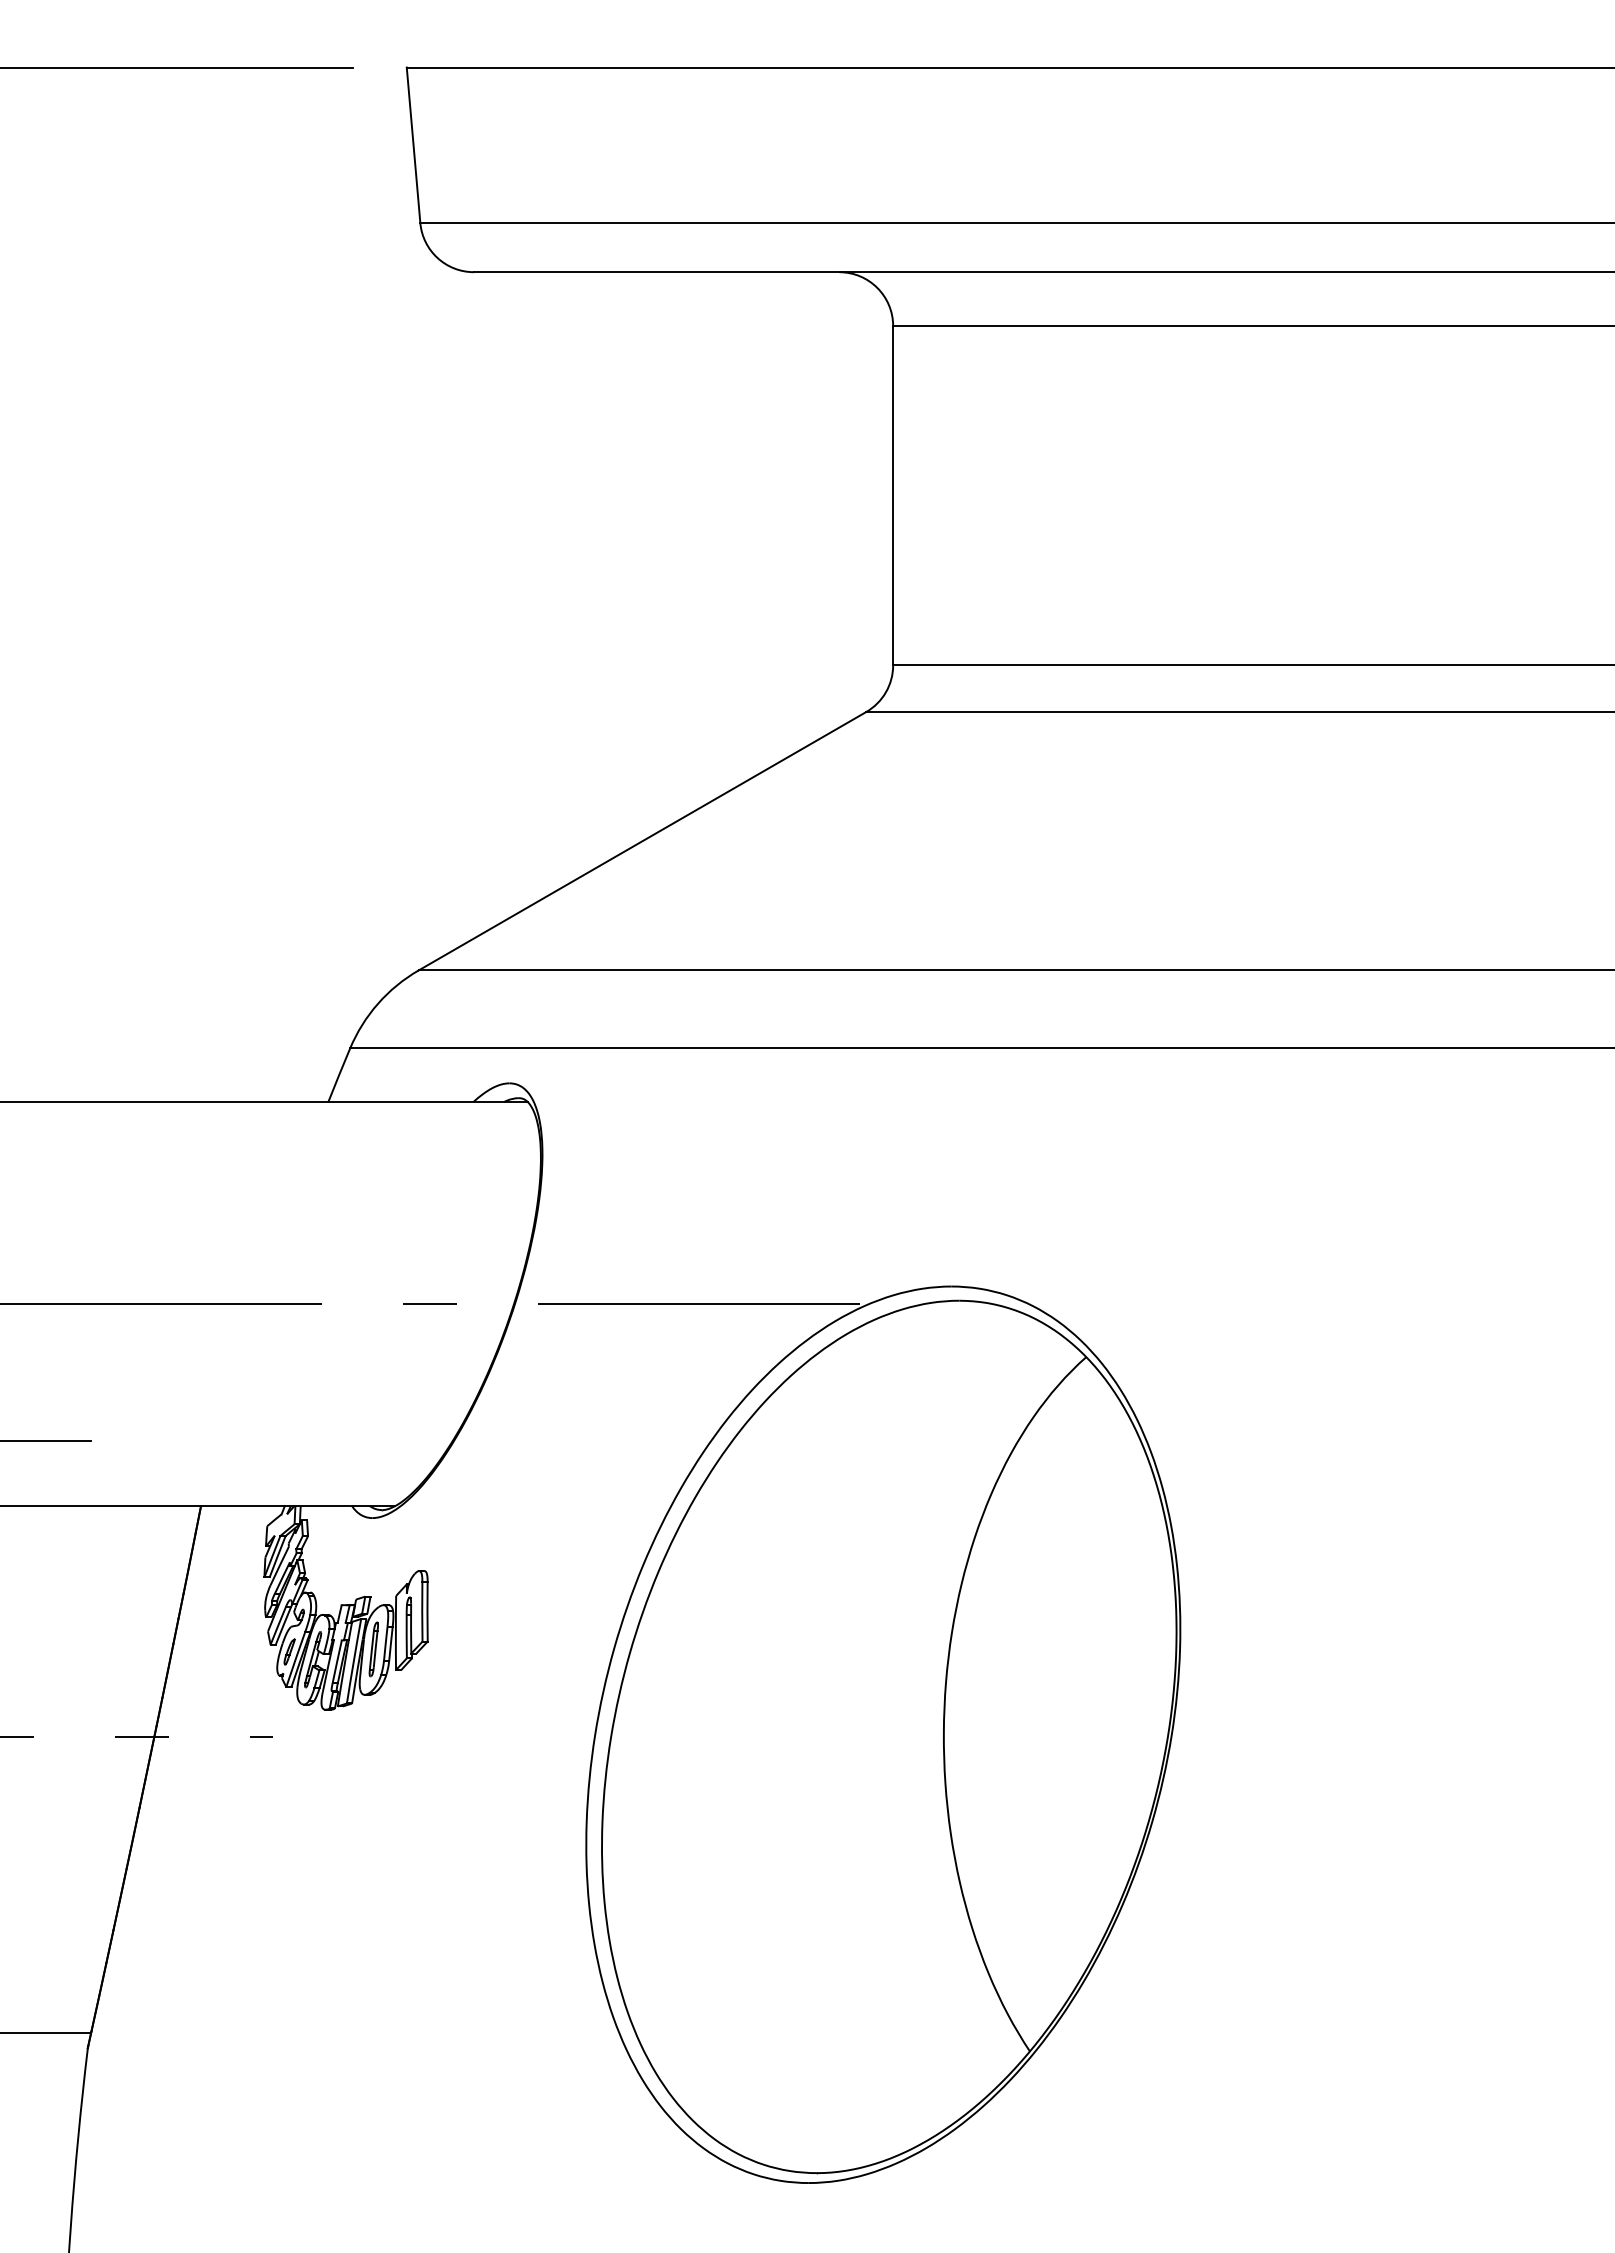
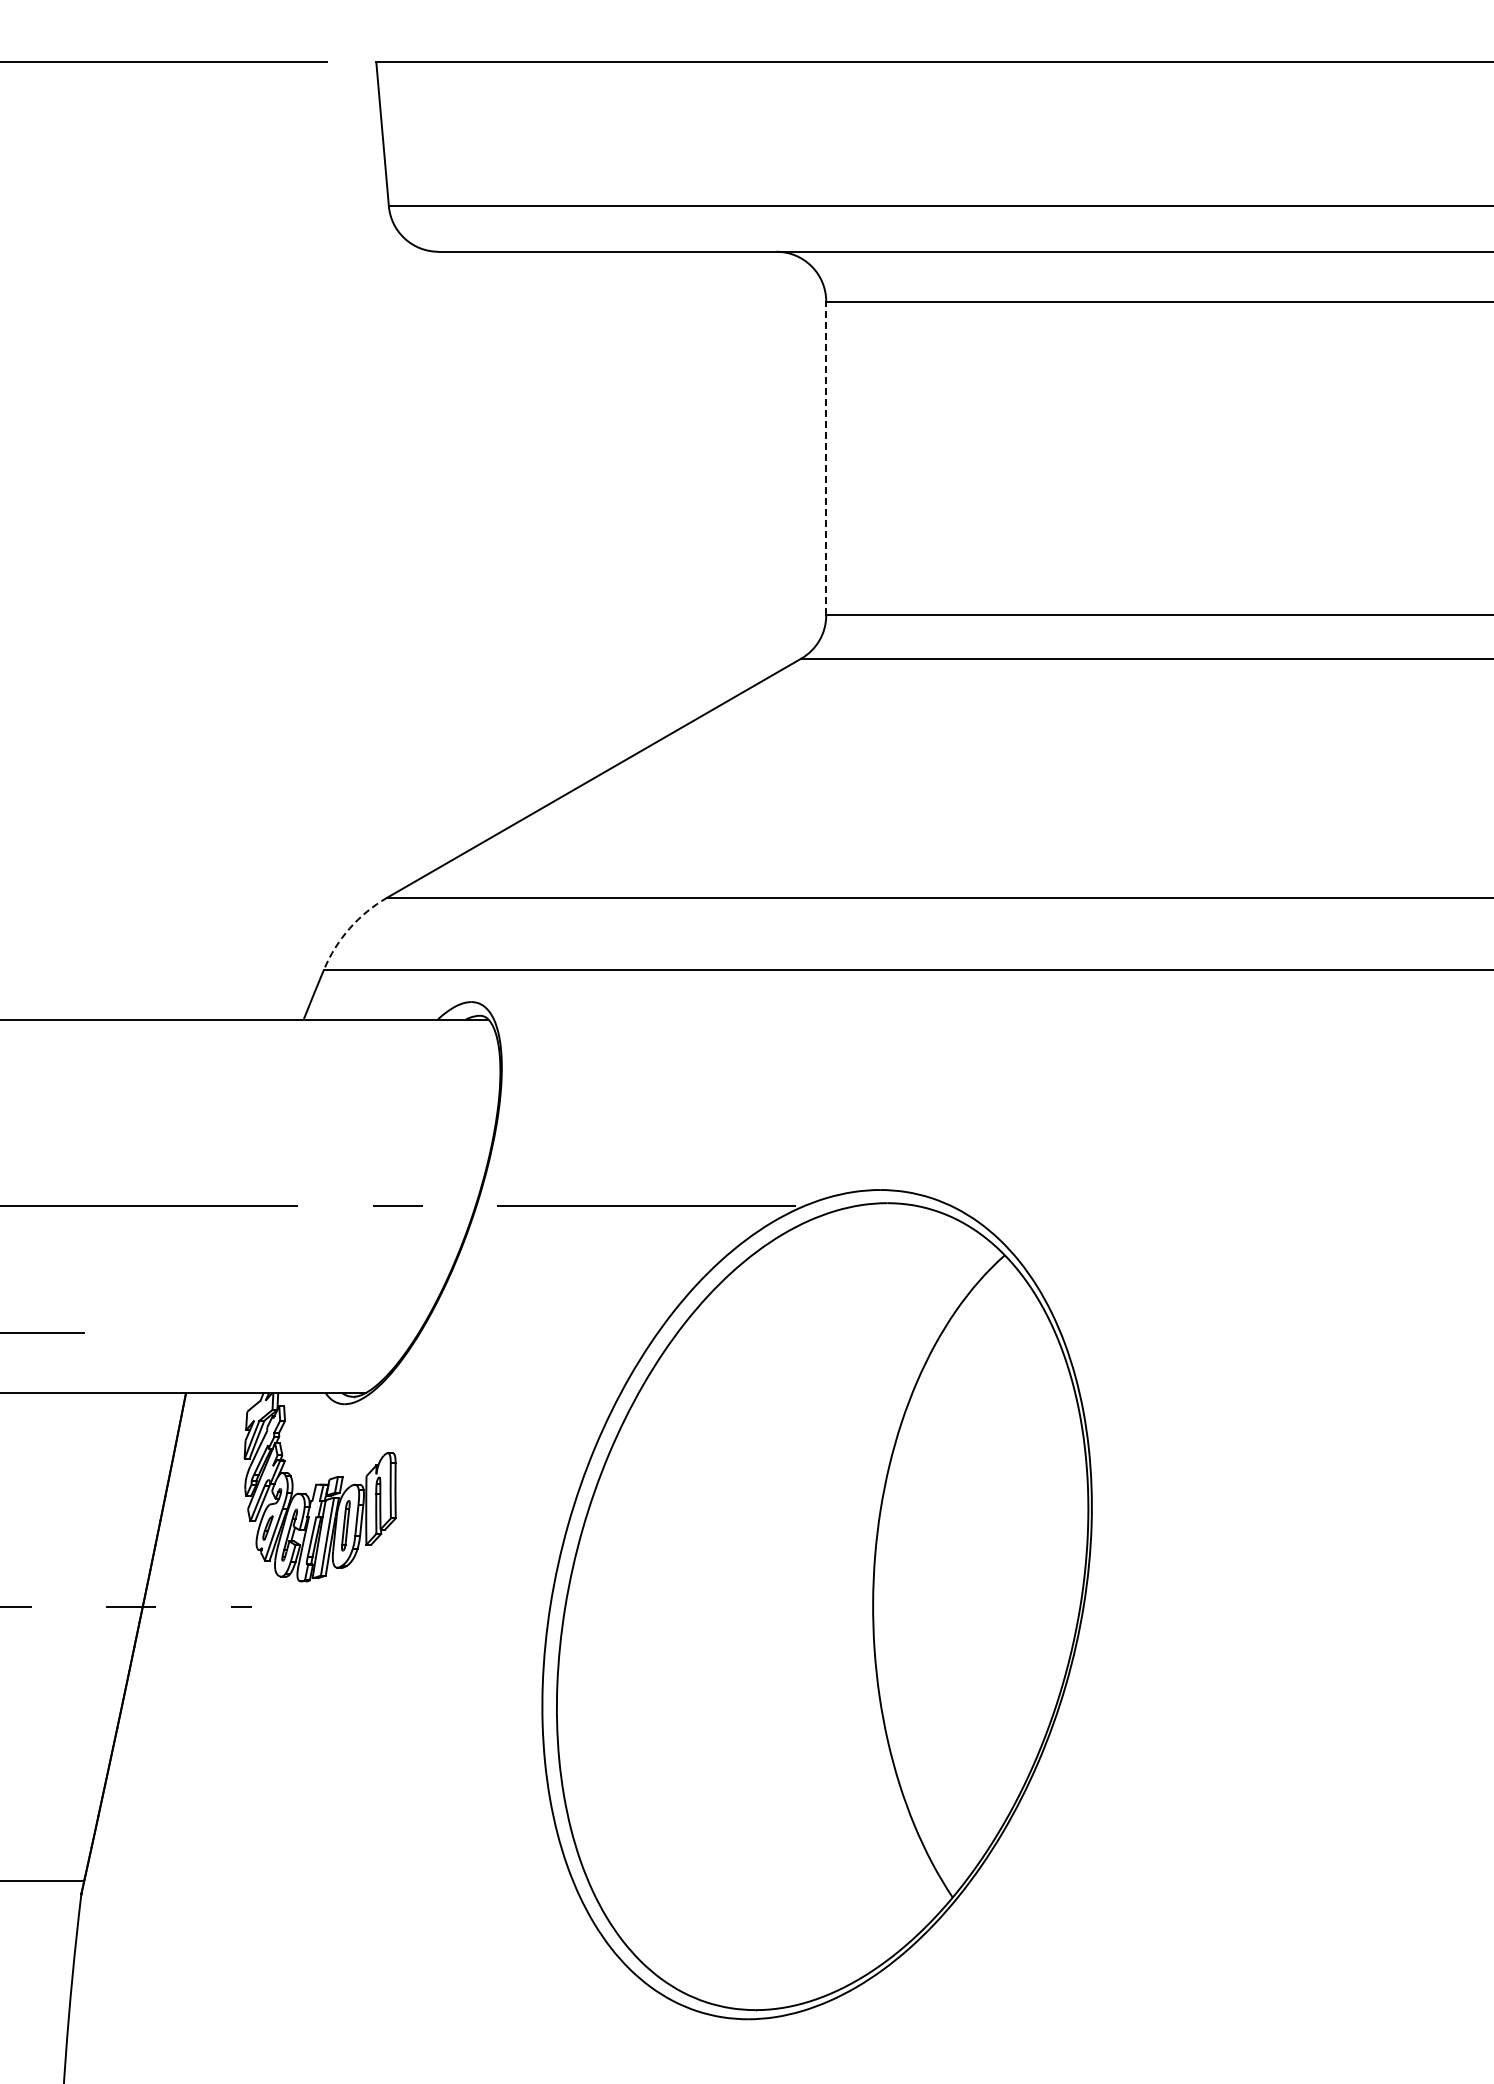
line: (893, 495) -> (826, 458), solid -> dashed
arc: (377, 1003) -> (349, 928), solid -> dashed

